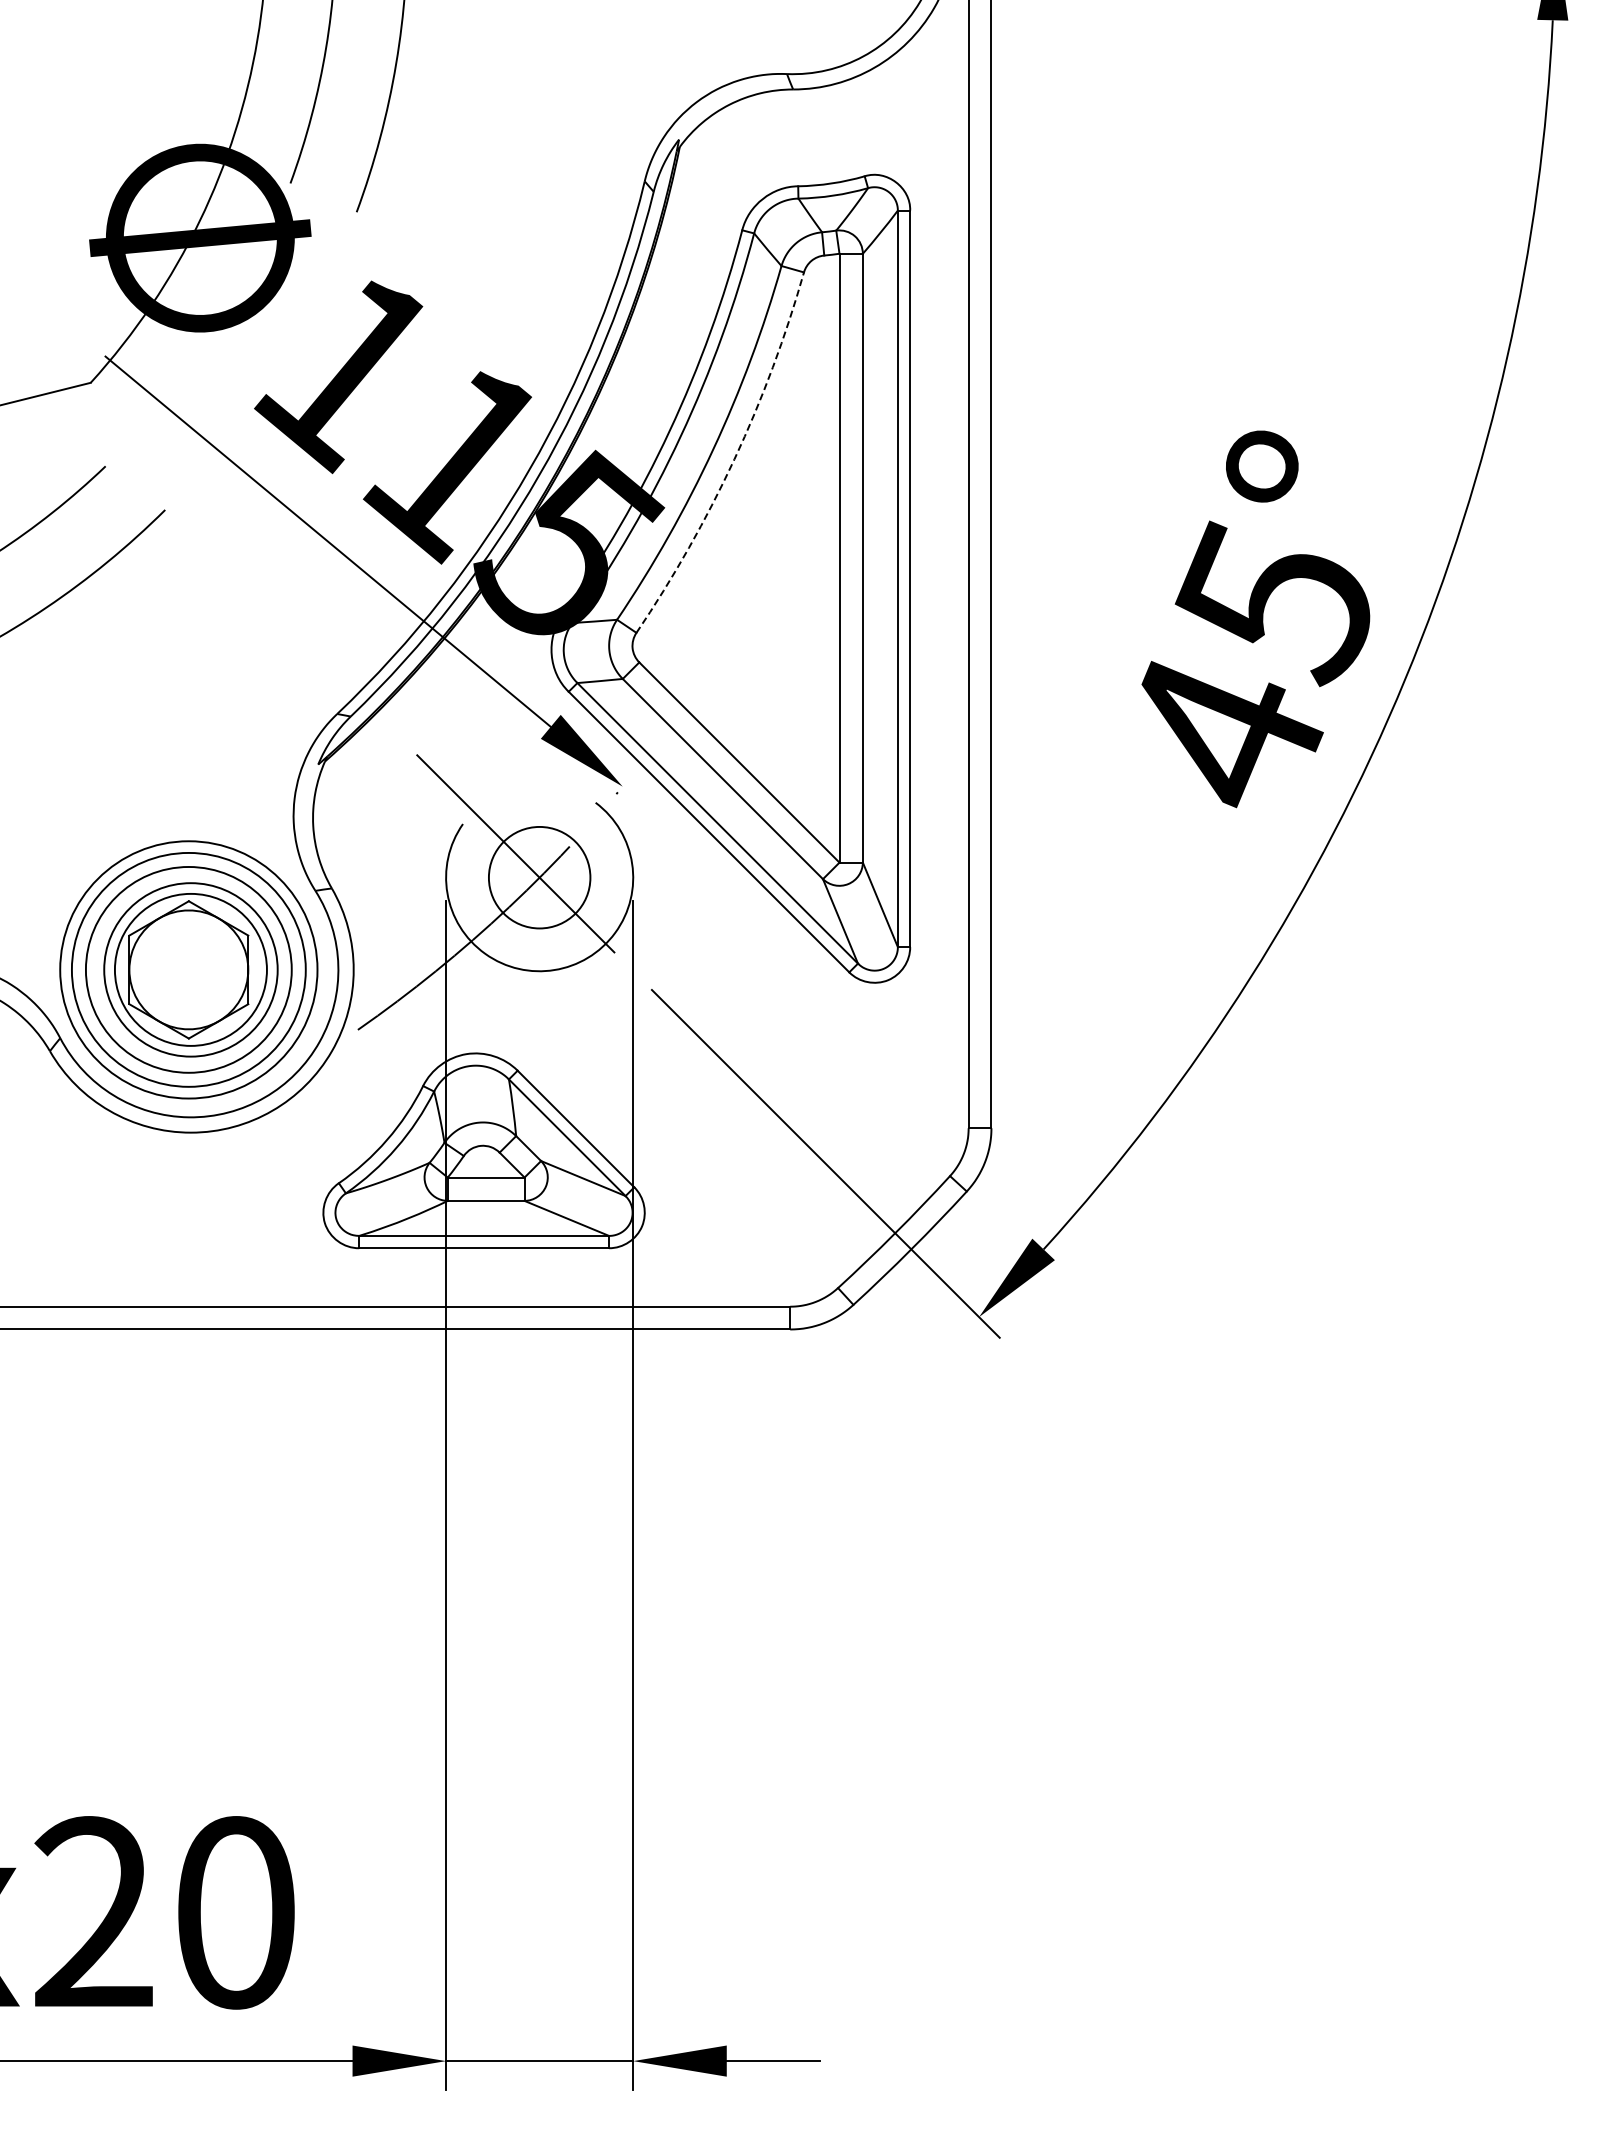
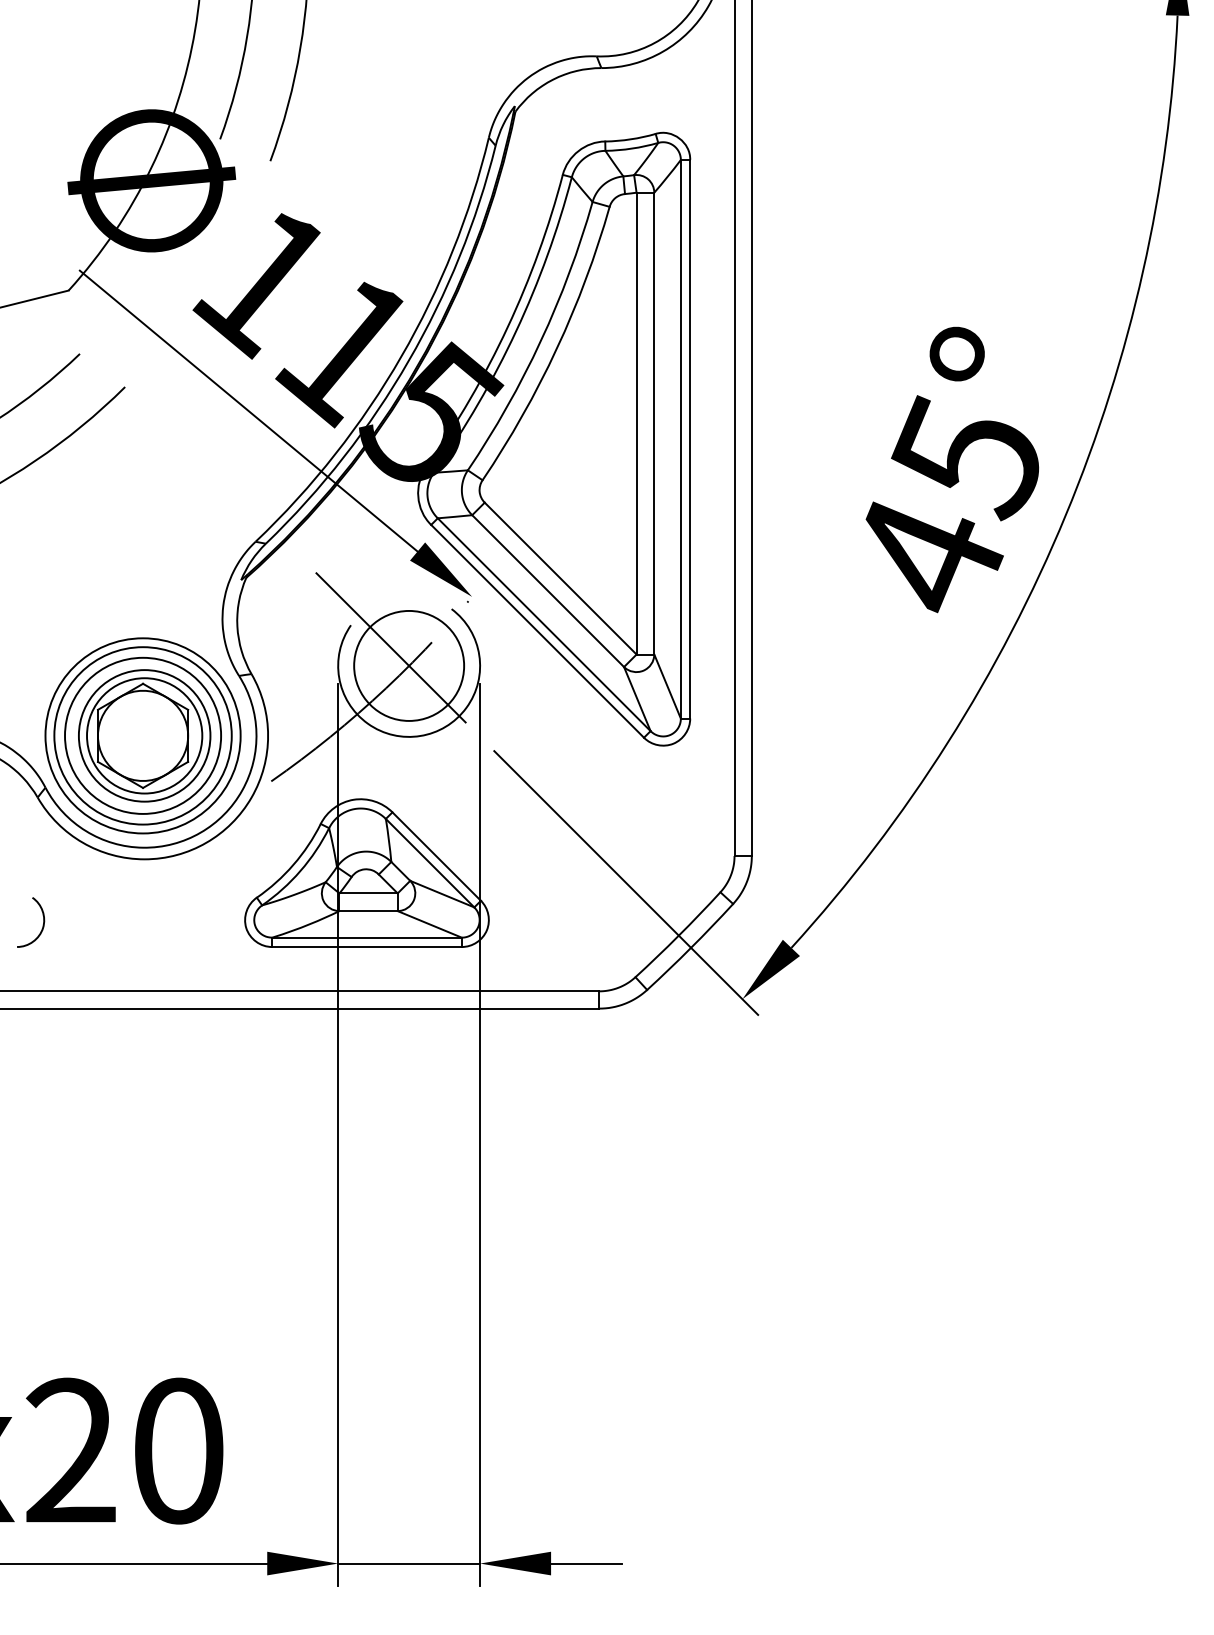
arc: (734, 459) -> (556, 348), dashed -> solid
circle: (539, 877) -> (409, 665), size x1.43
curve: (56, 1220) -> (42, 925), added

